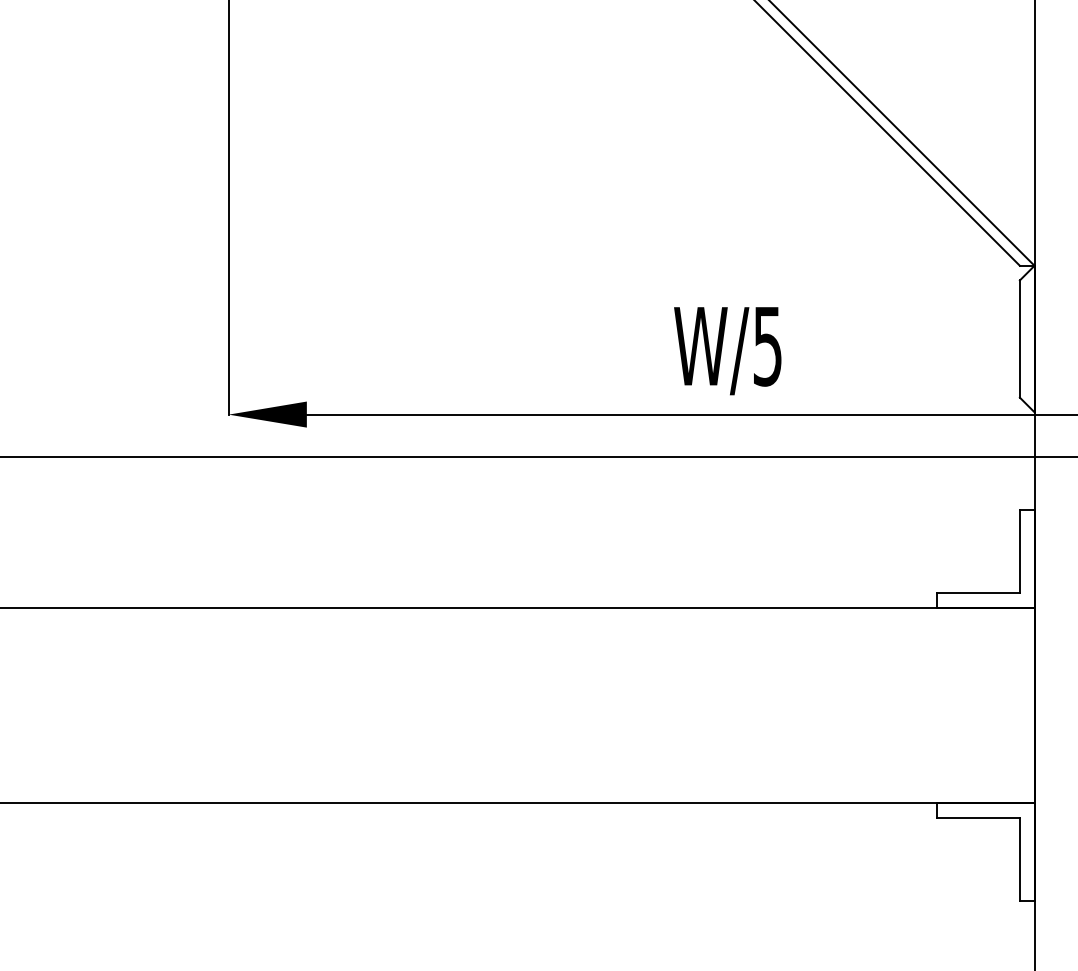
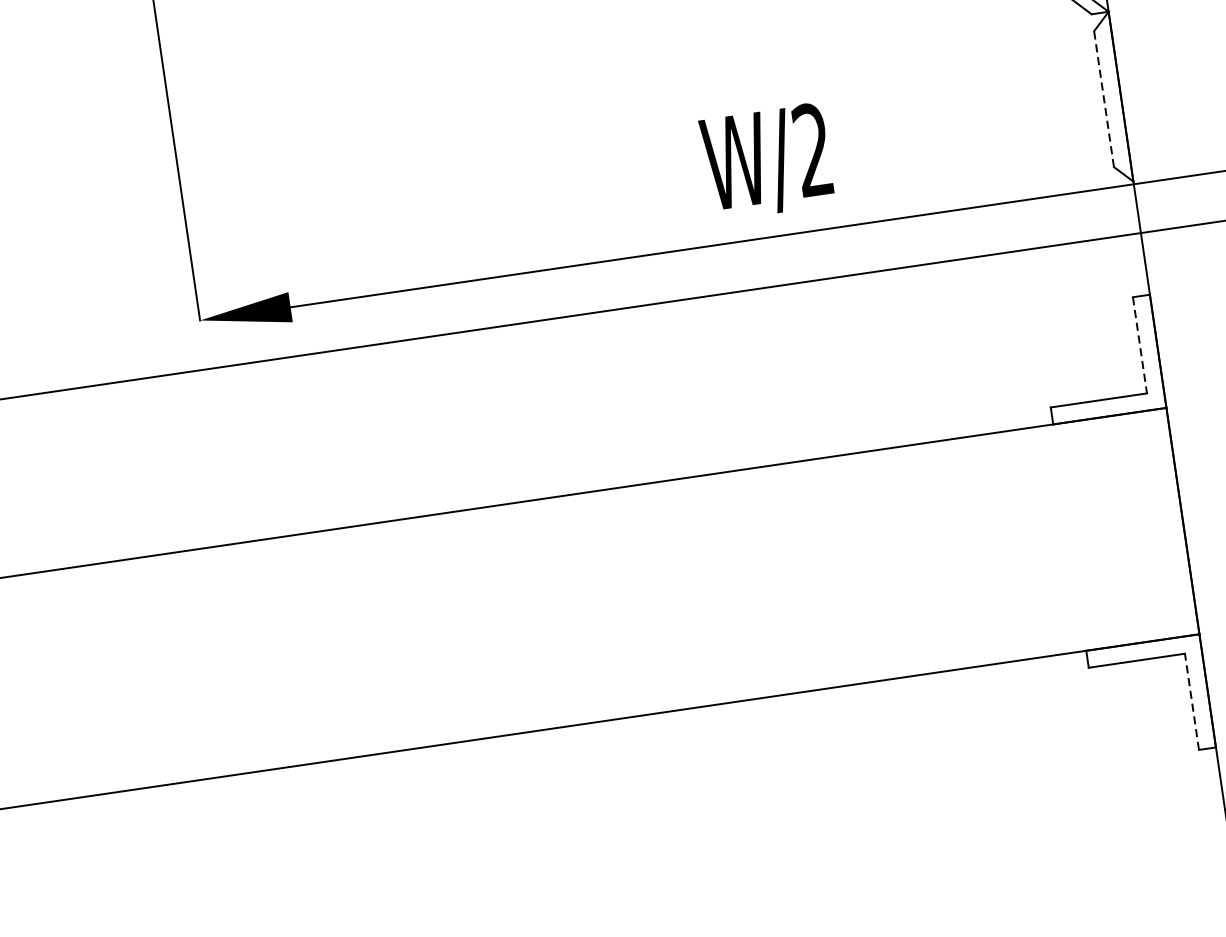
line: (1019, 339) -> (1103, 99), solid -> dashed
text: (767, 345) -> (812, 149), W/5 -> W/2
line: (1019, 551) -> (1139, 345), solid -> dashed
line: (1019, 859) -> (1191, 702), solid -> dashed

